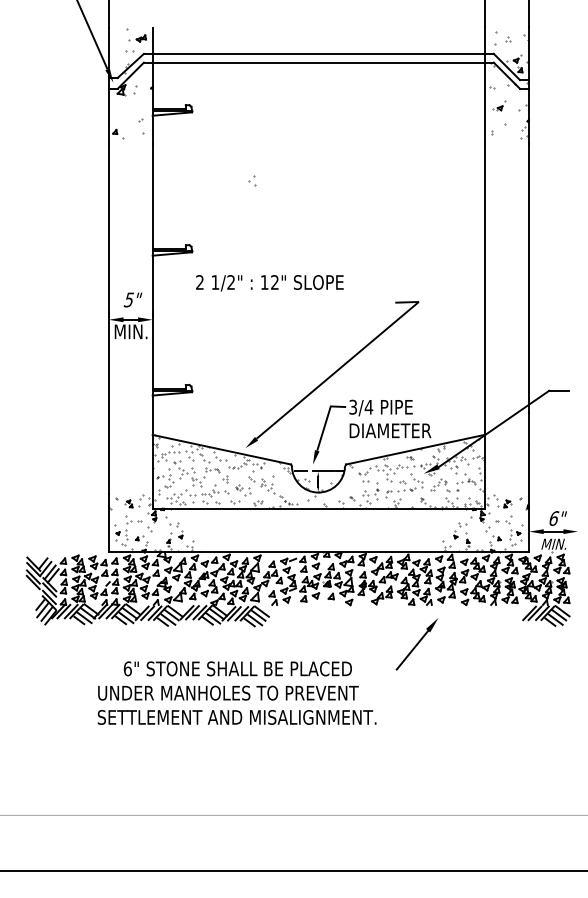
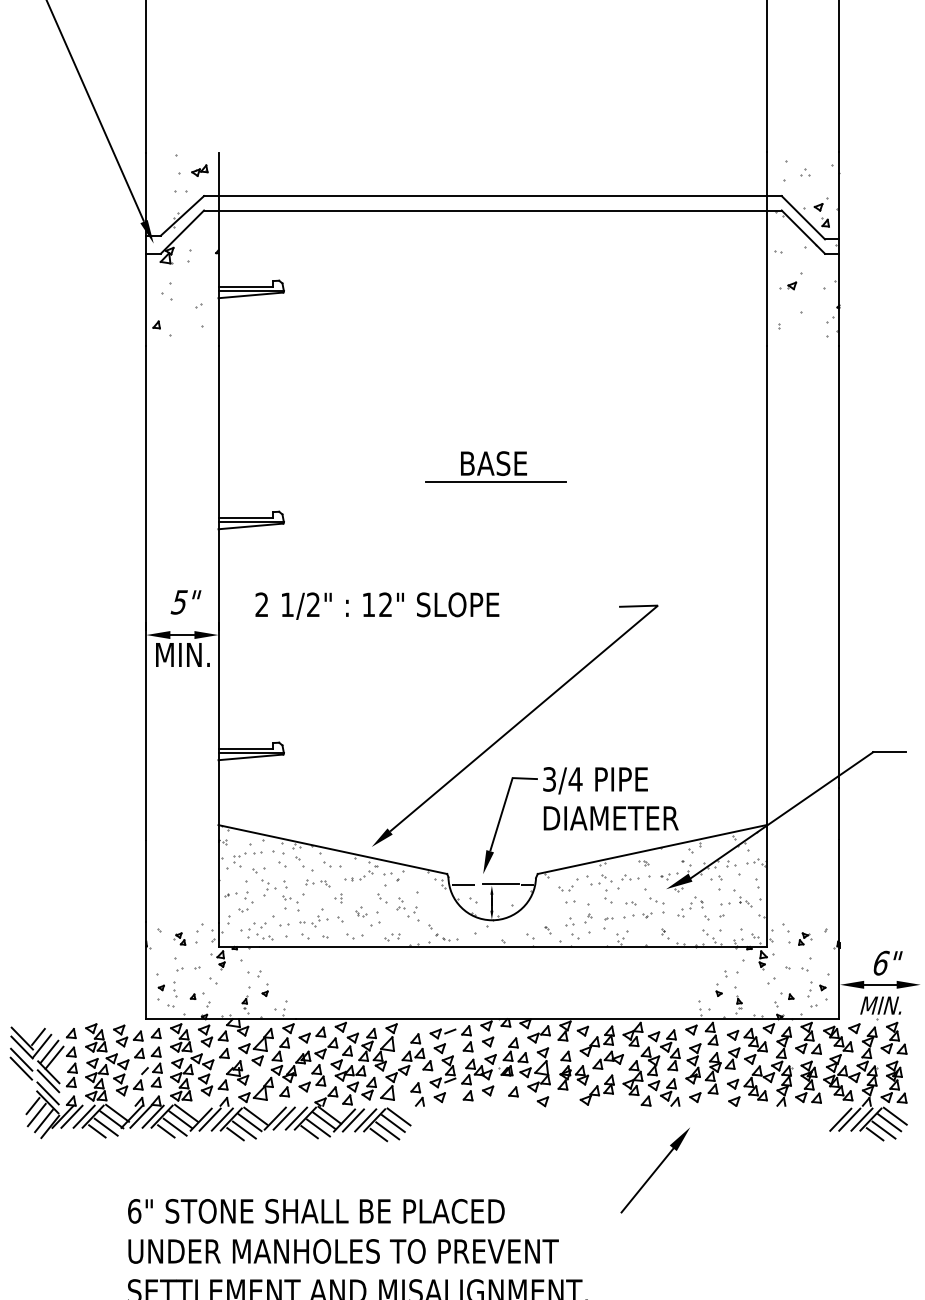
part: (252, 180) -> (167, 291), moved
part: (320, 217) -> (495, 466), added
text: (269, 283) -> (376, 606), moved
text: (237, 668) -> (315, 1210), moved

